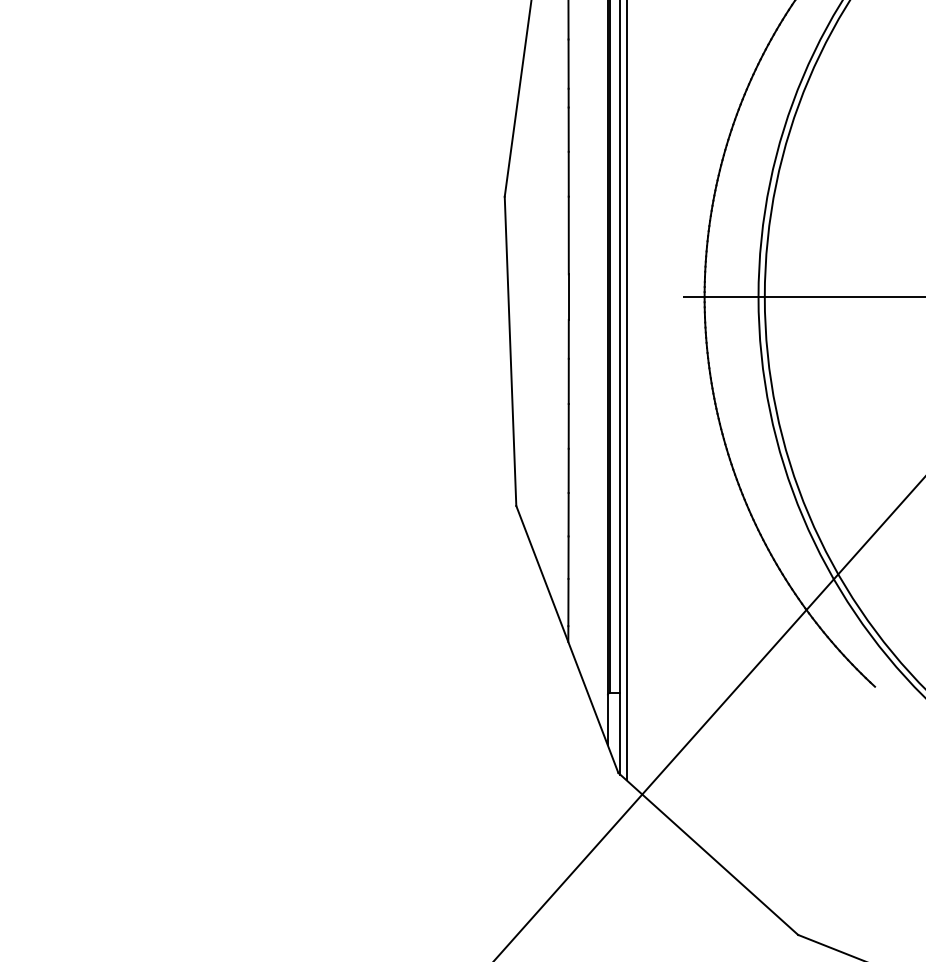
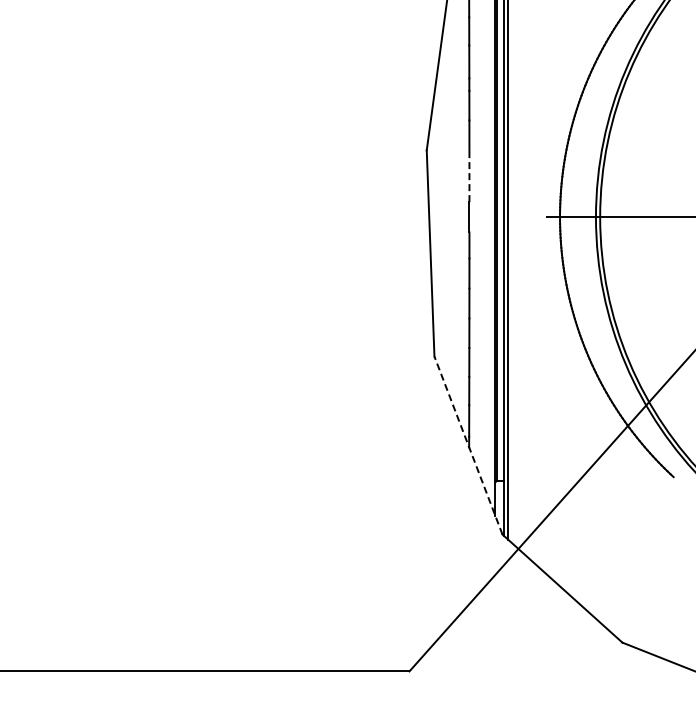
line: (568, 235) -> (469, 176), solid -> dashed
line: (567, 639) -> (468, 445), solid -> dashed

